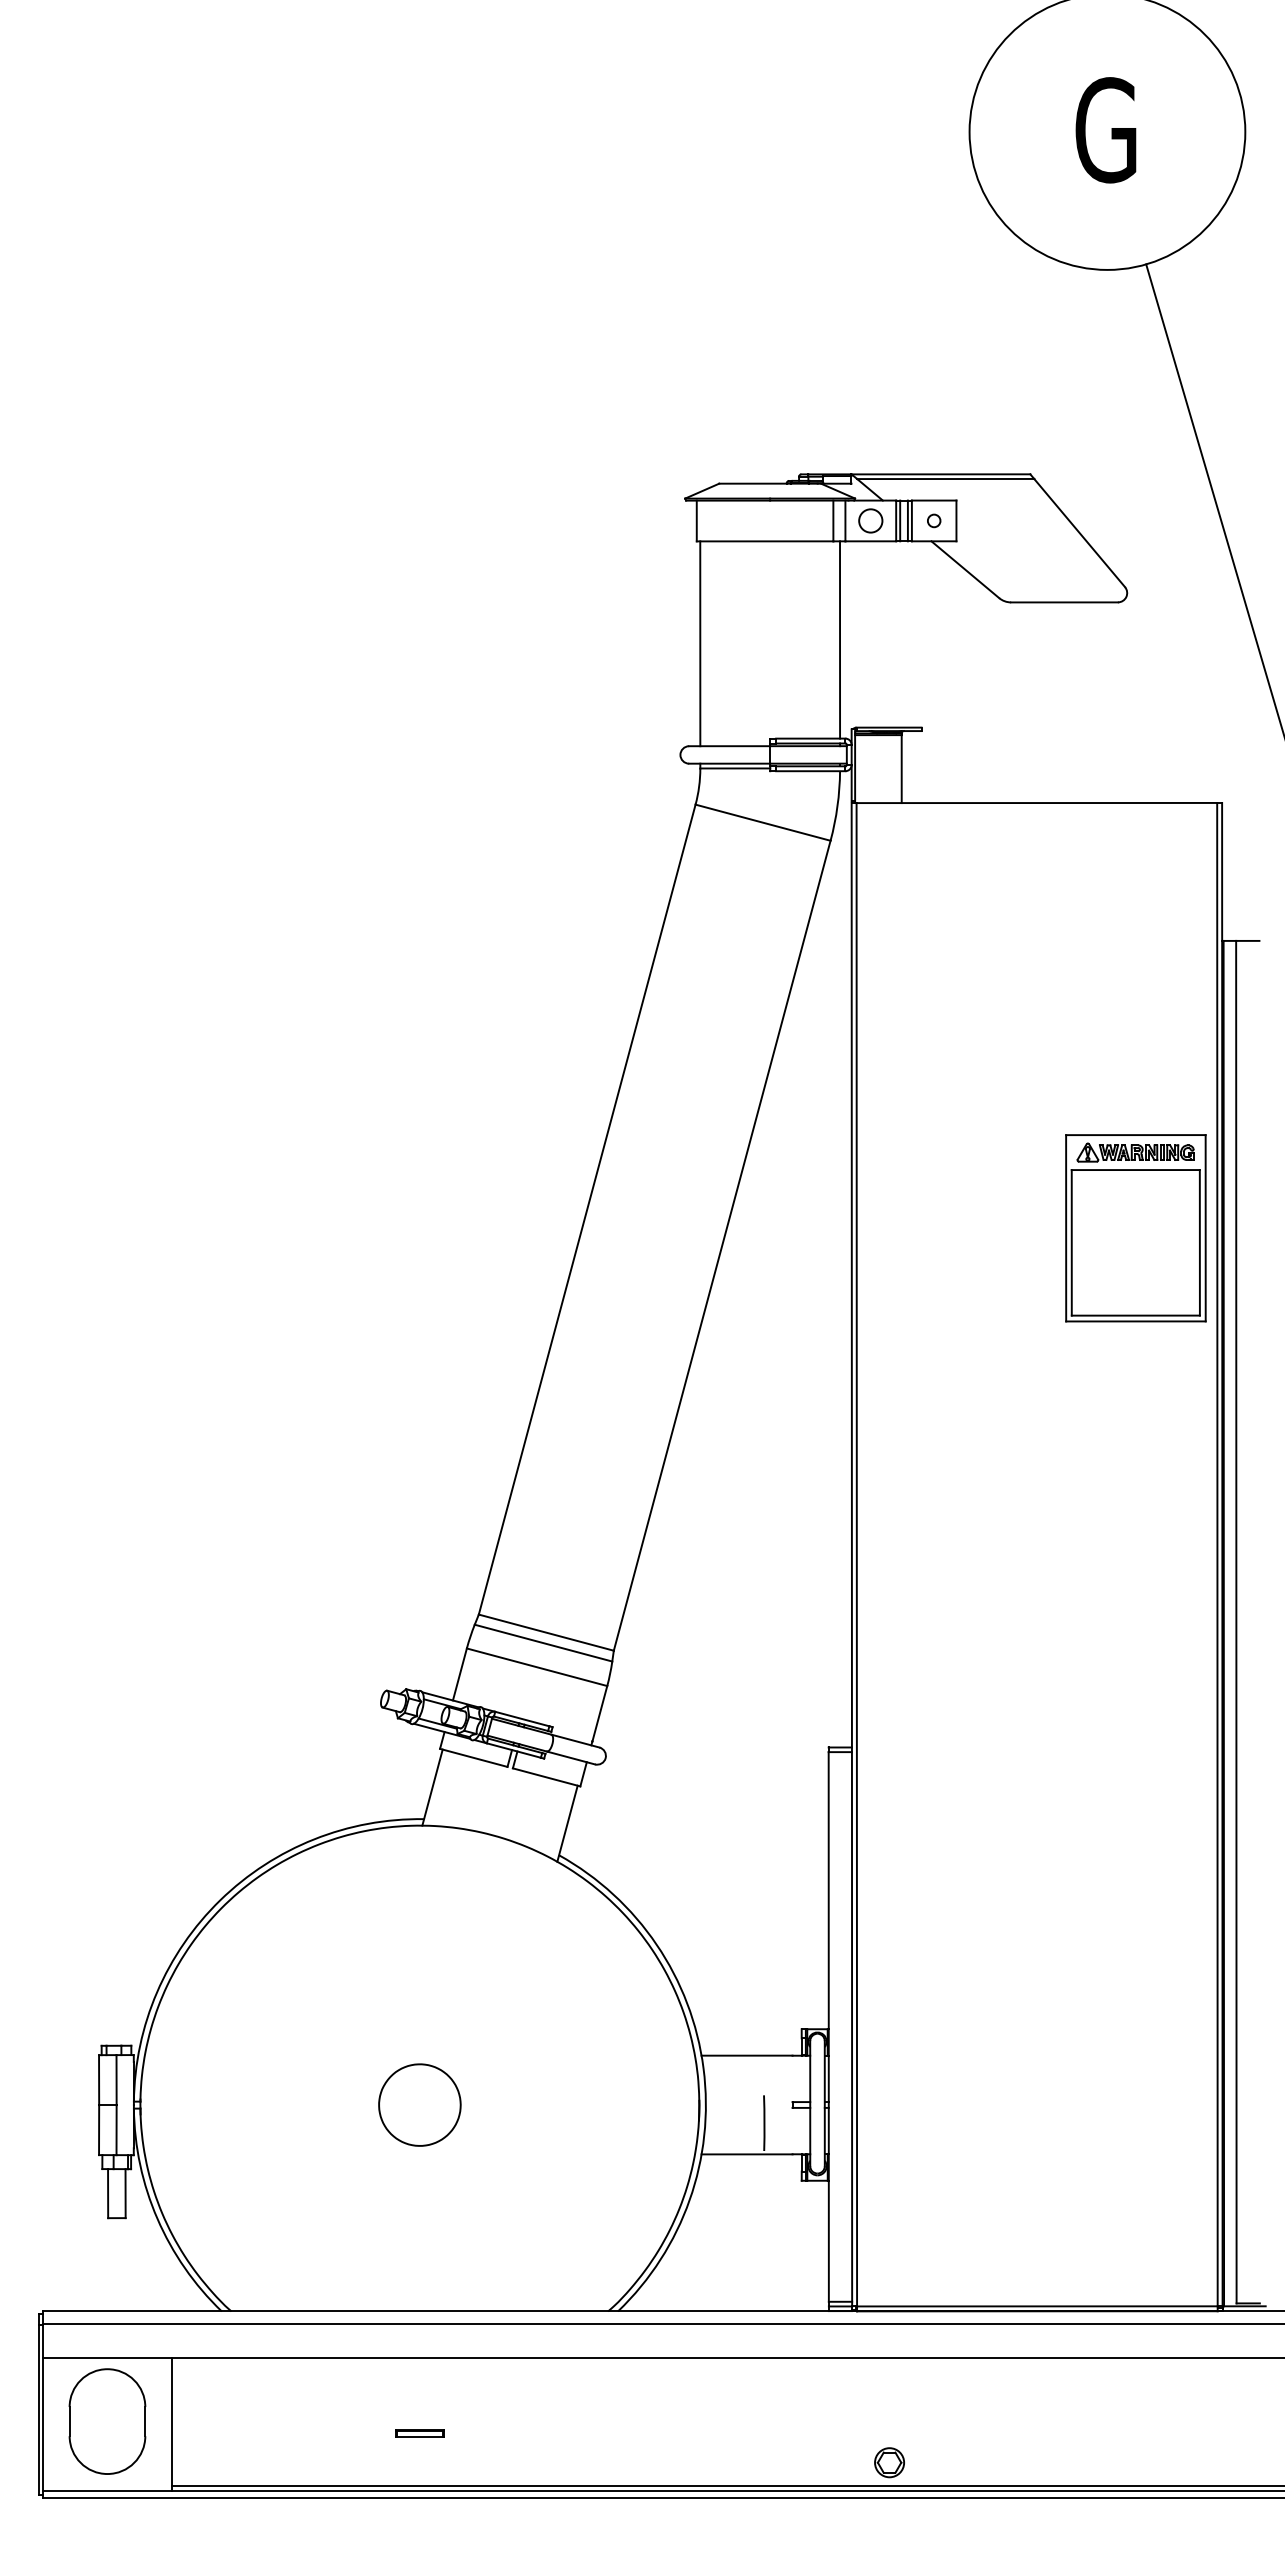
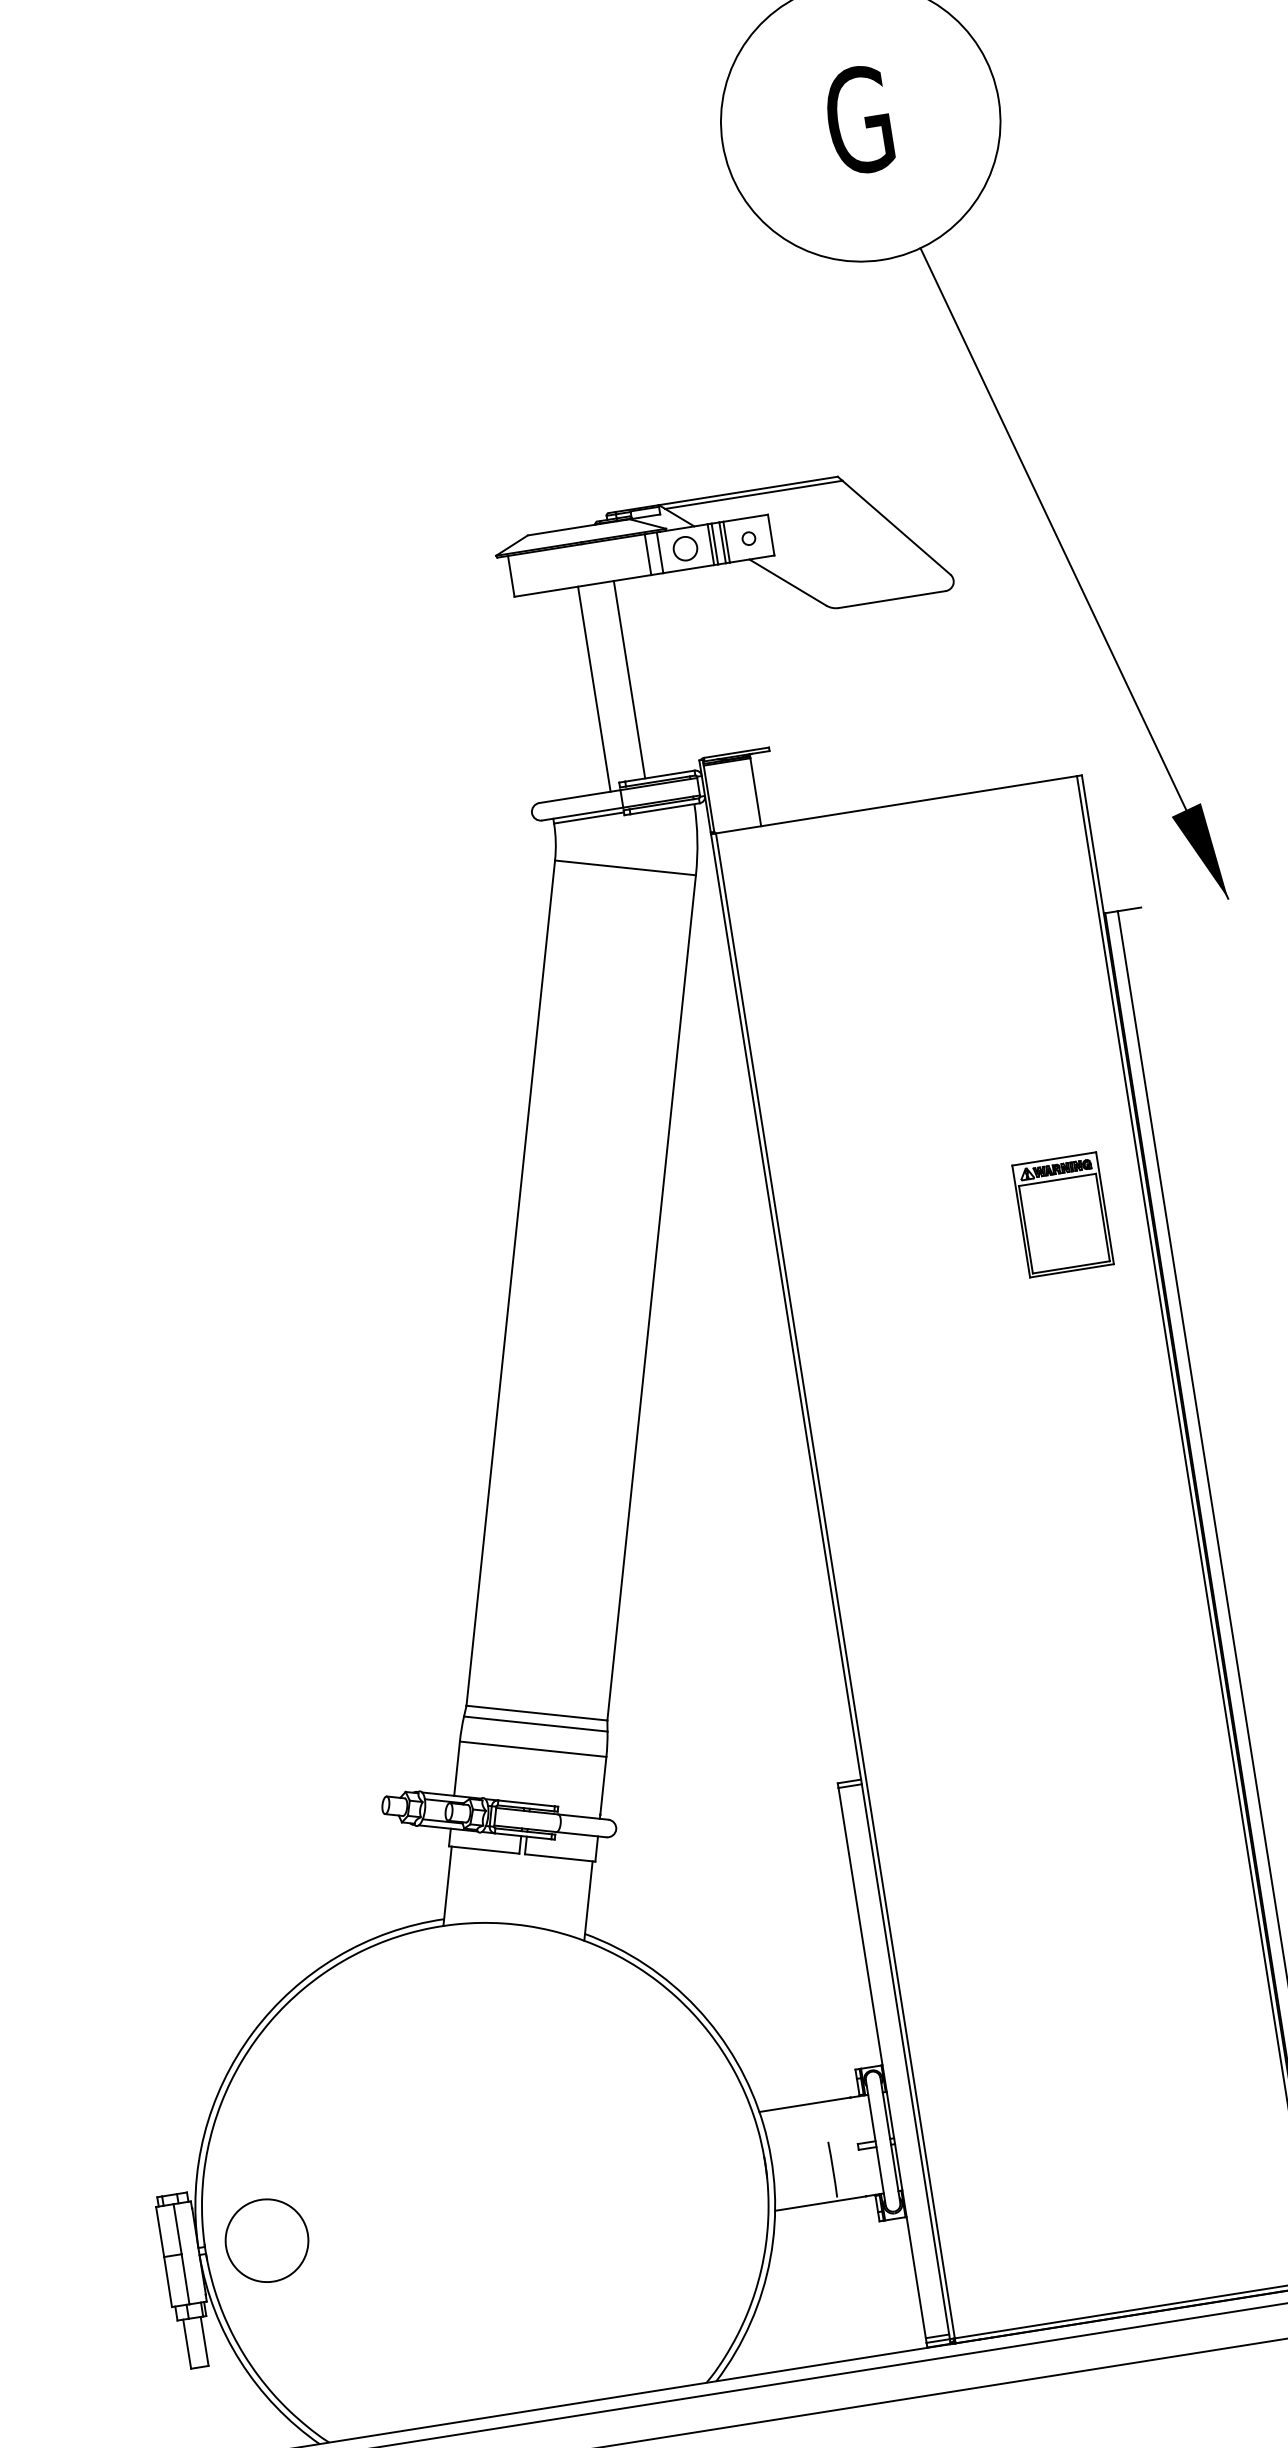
line: (840, 639) -> (629, 679), moved
line: (700, 643) -> (594, 688), moved
part: (1135, 1228) -> (1062, 1215), size x0.6
part: (419, 2104) -> (266, 2240), moved

